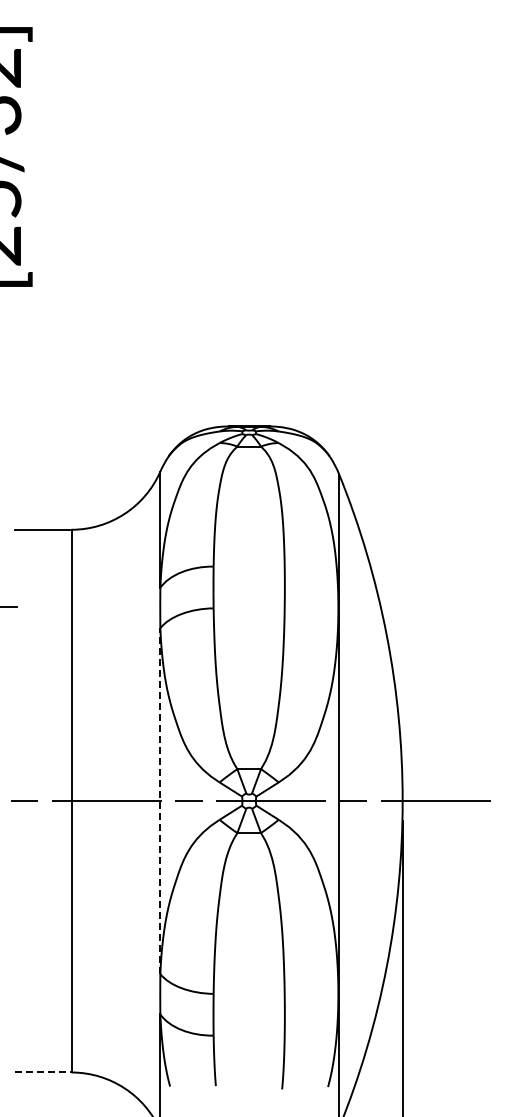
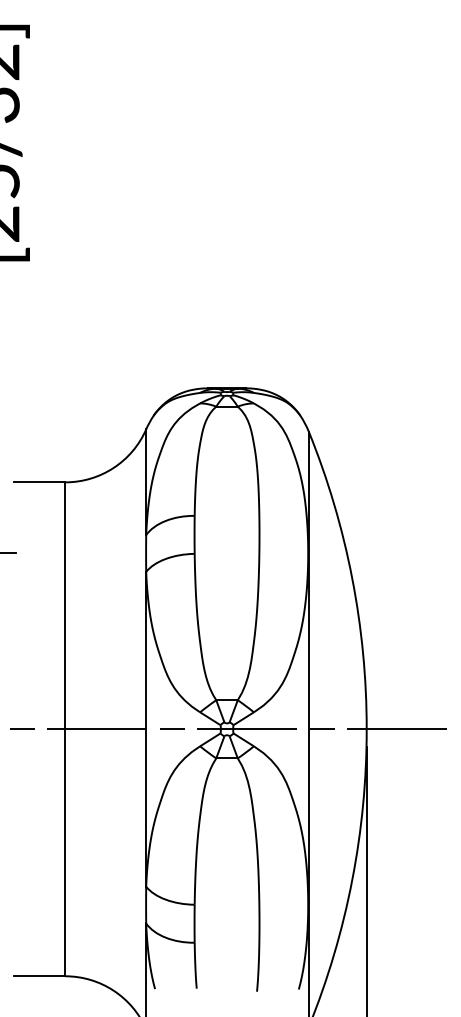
line: (160, 801) -> (146, 729), dashed -> solid
line: (43, 1072) -> (39, 976), dashed -> solid

